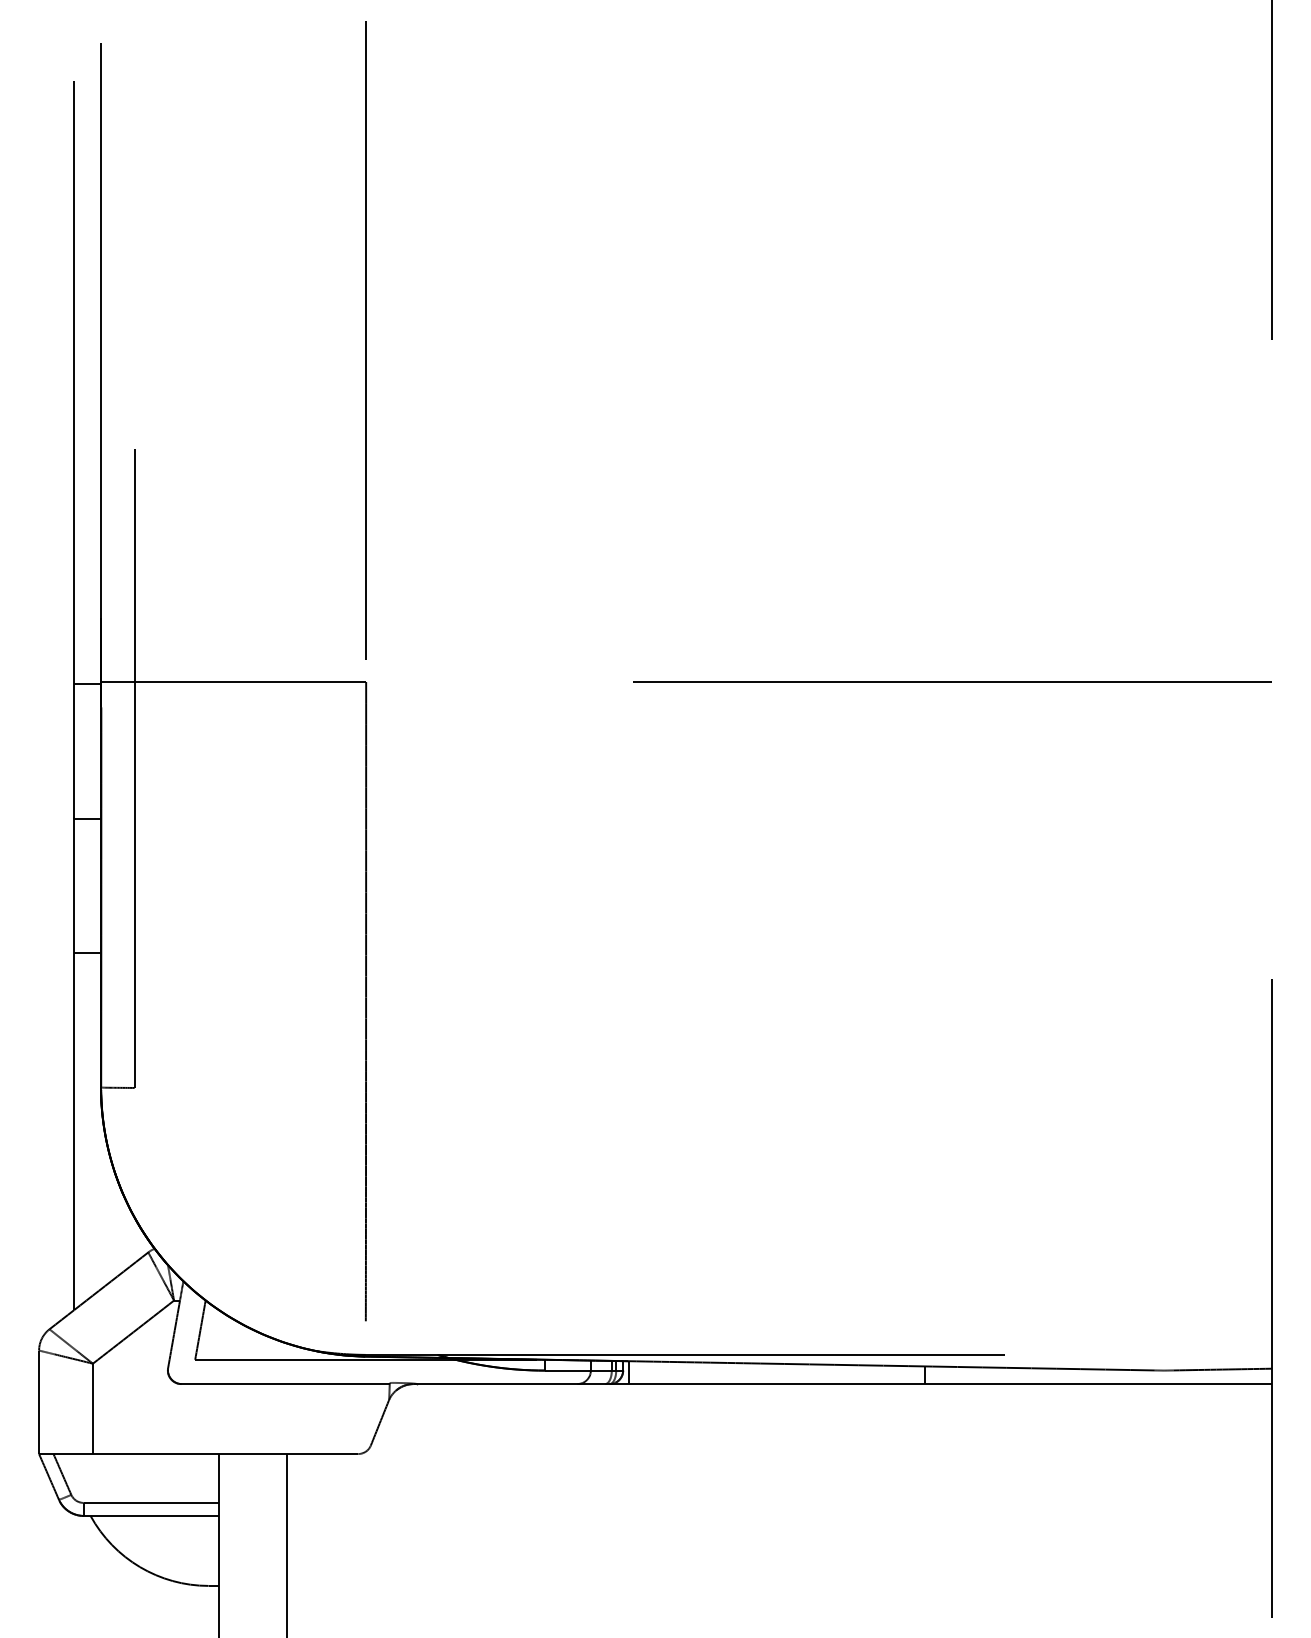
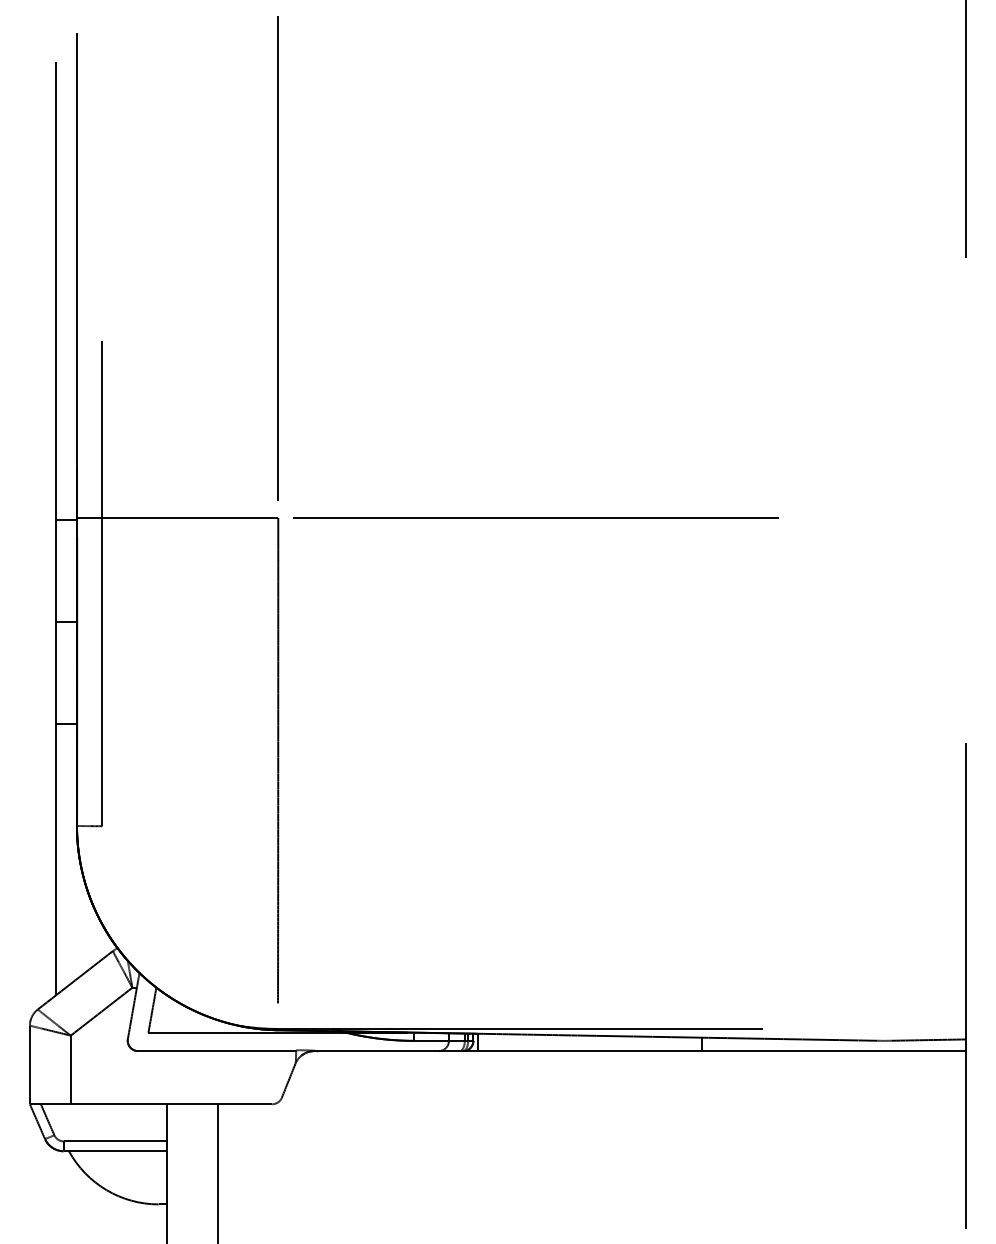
line: (952, 681) -> (535, 517), moved

